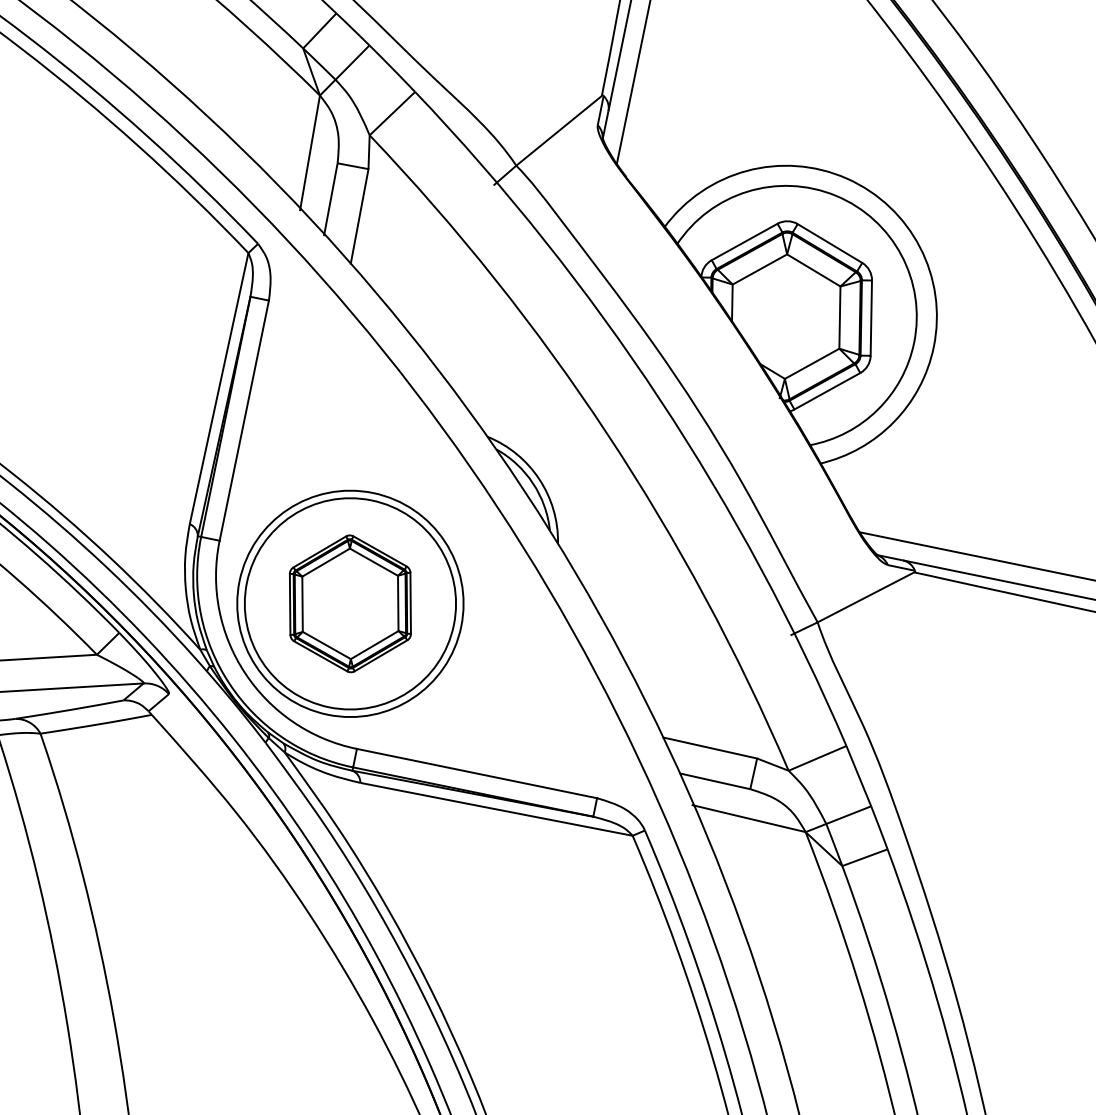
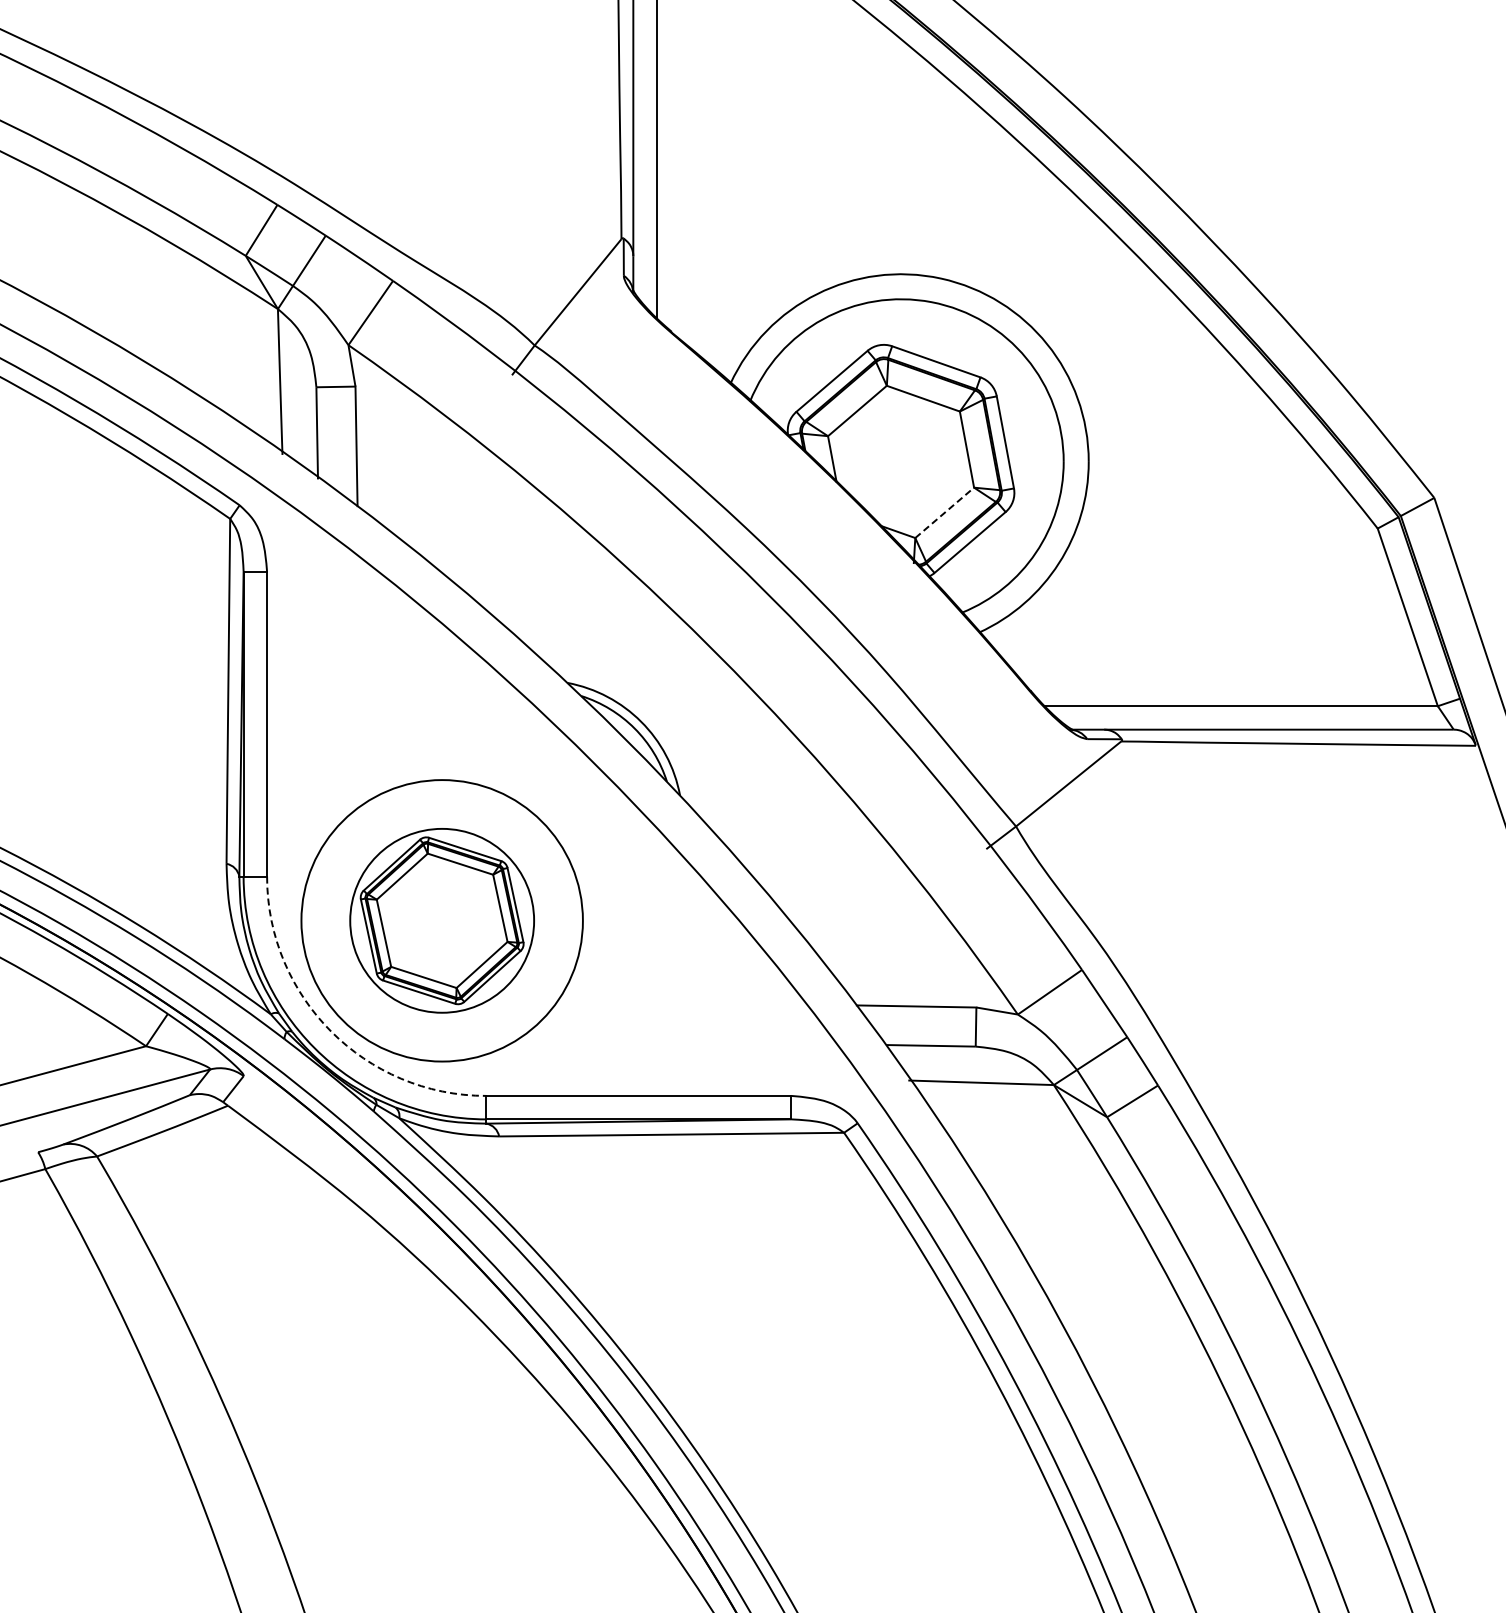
line: (812, 363) -> (944, 512), solid -> dashed
circle: (349, 603) -> (441, 920), size x0.7
arc: (245, 673) -> (331, 1031), solid -> dashed

